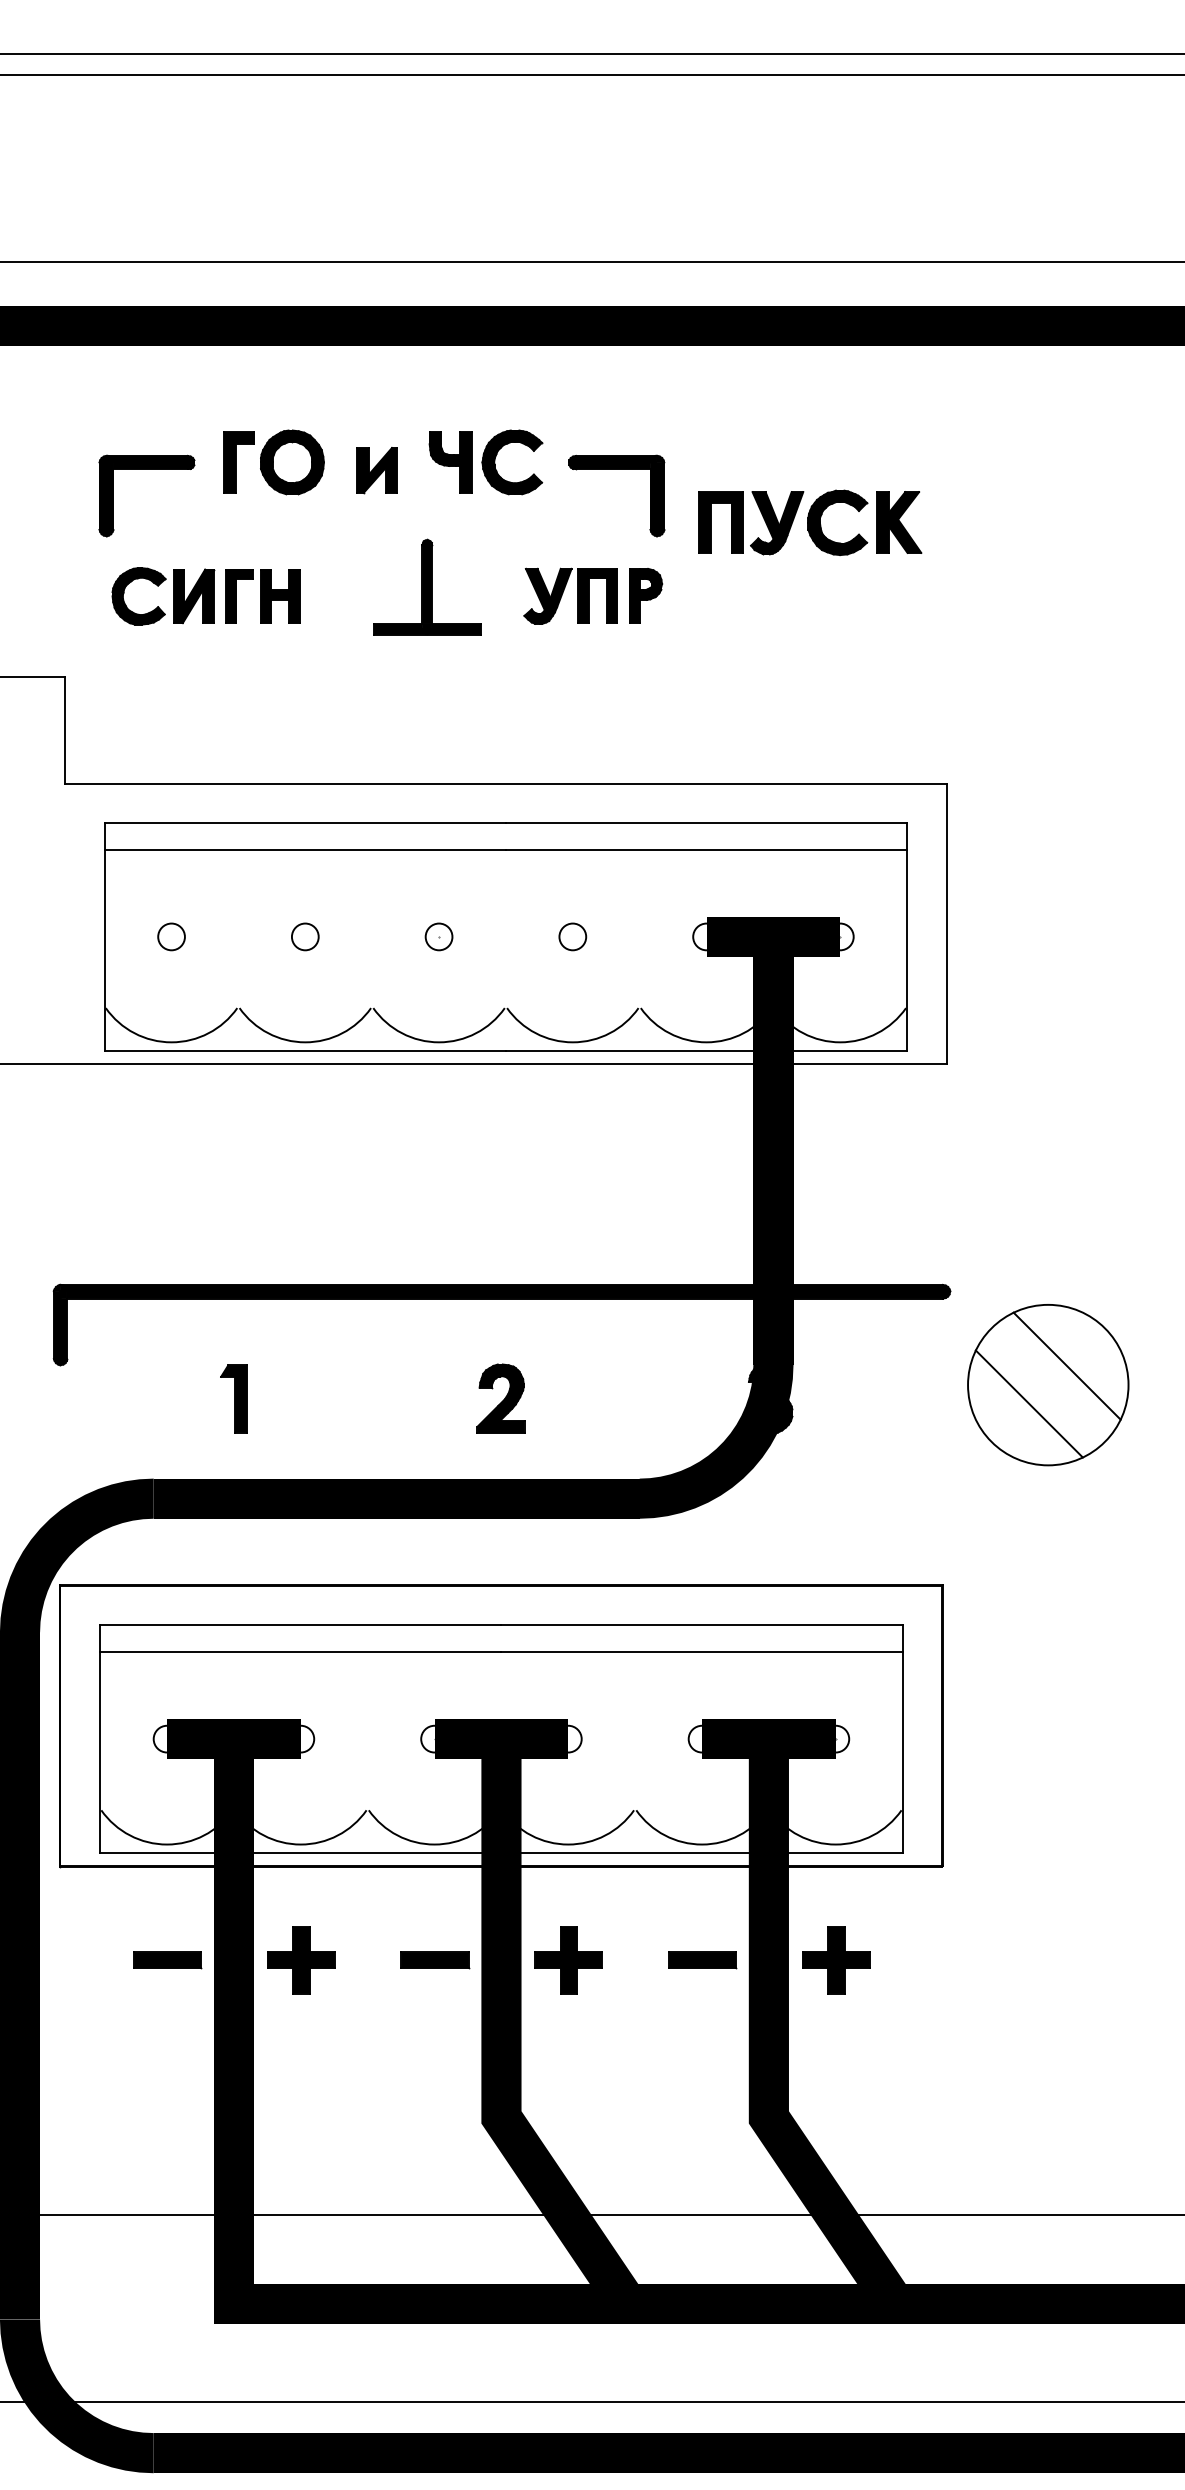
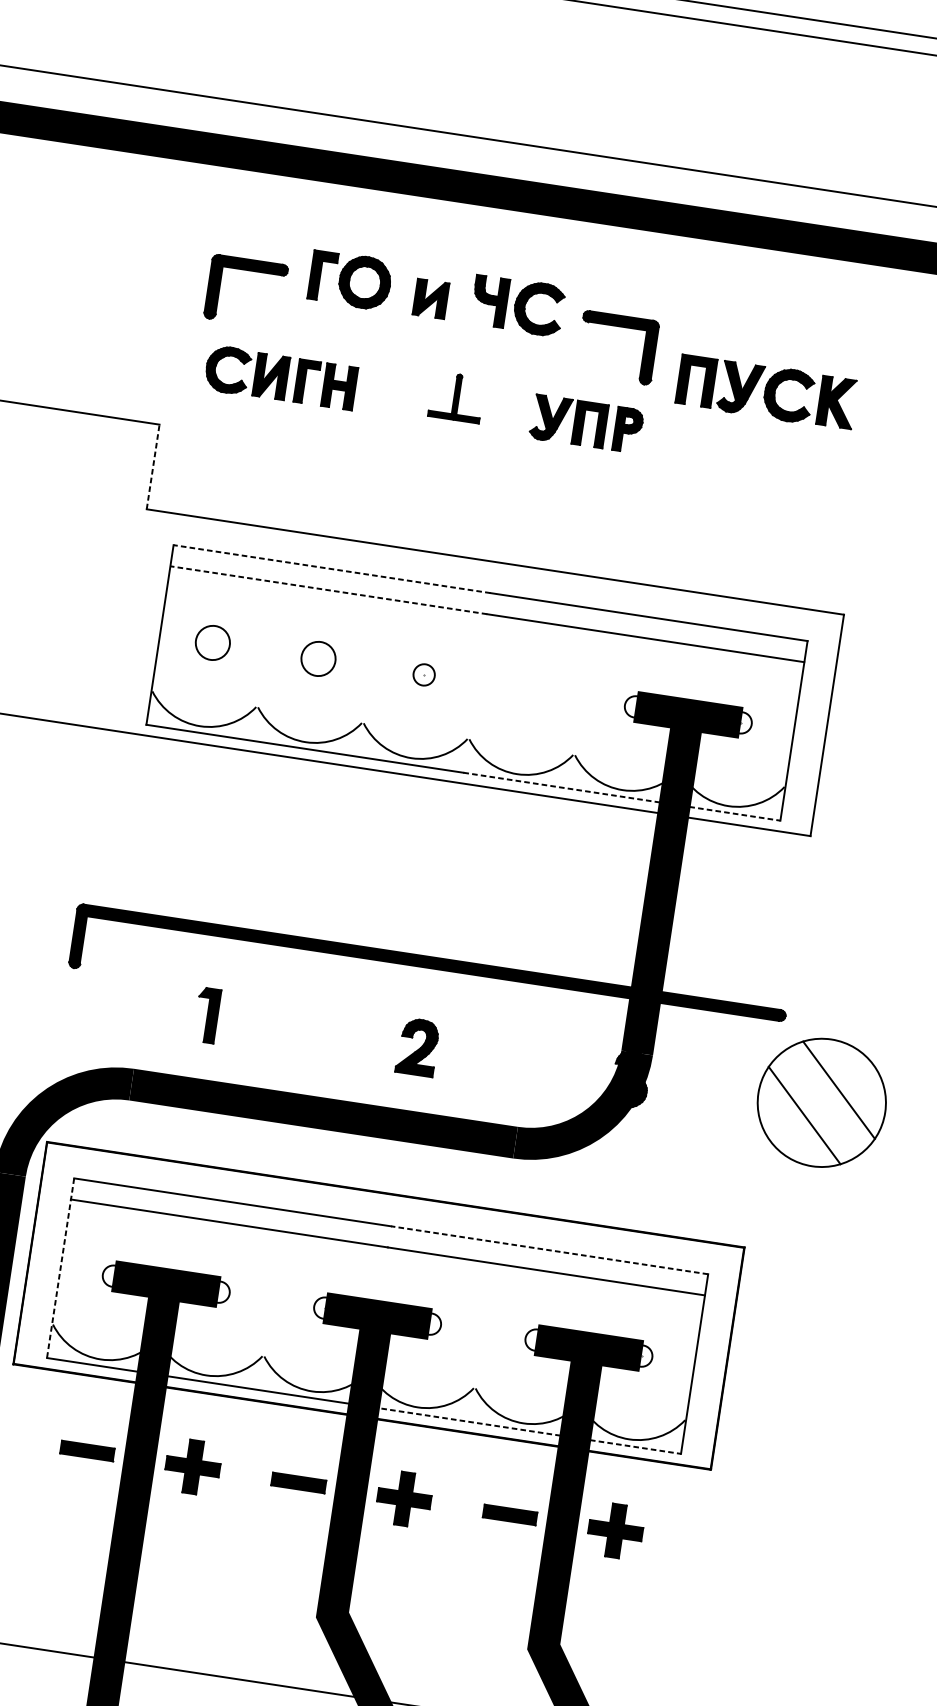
part: (427, 586) -> (456, 396), size x0.6
line: (64, 730) -> (152, 467), solid -> dashed
line: (305, 823) -> (332, 569), solid -> dashed
line: (305, 850) -> (328, 590), solid -> dashed
circle: (171, 936) -> (212, 642), size x1.6
circle: (304, 936) -> (317, 658), size x1.6
circle: (572, 936) -> (529, 690), removed
line: (706, 1050) -> (621, 796), solid -> dashed
part: (1048, 1385) -> (821, 1103), moved
line: (702, 1625) -> (550, 1250), solid -> dashed
line: (100, 1739) -> (60, 1268), solid -> dashed
line: (702, 1852) -> (522, 1429), solid -> dashed

